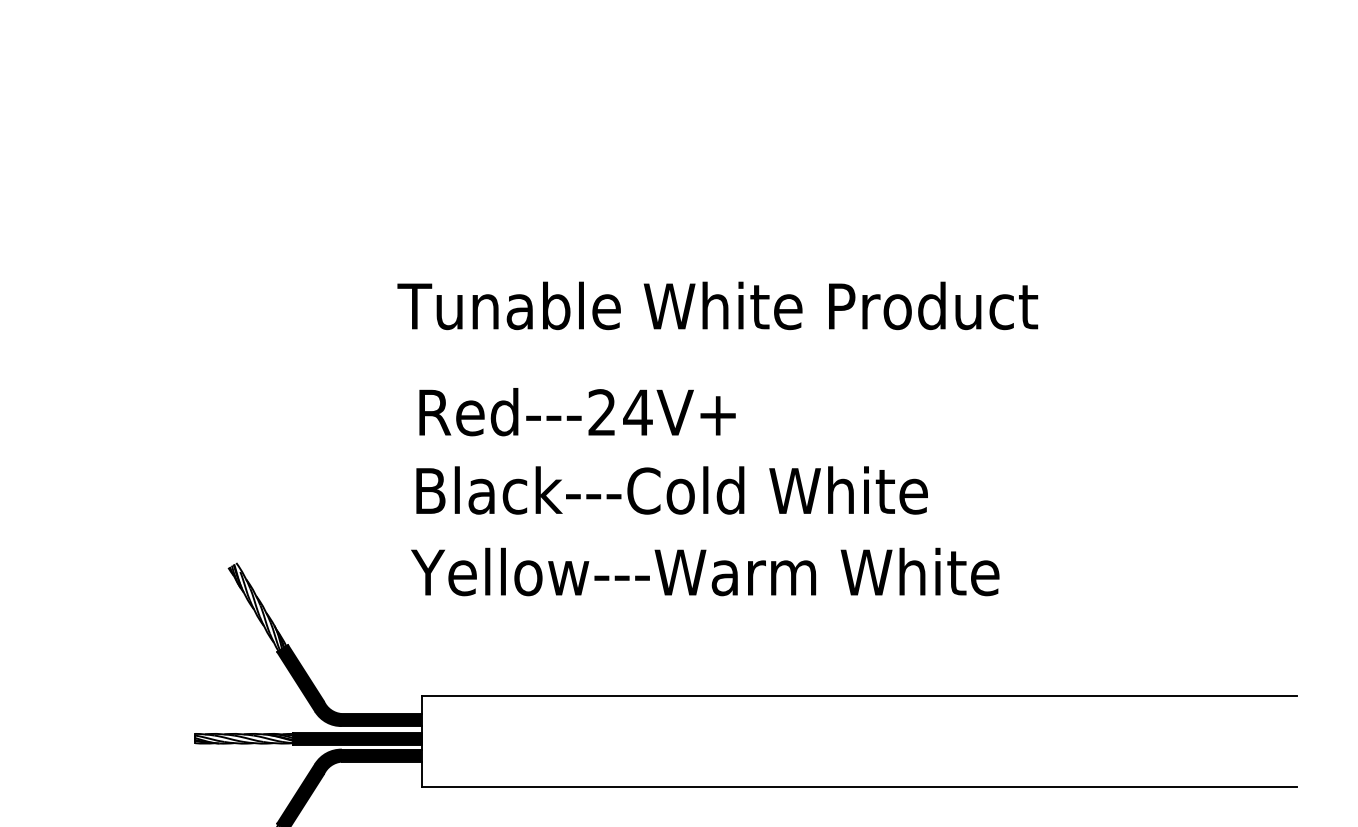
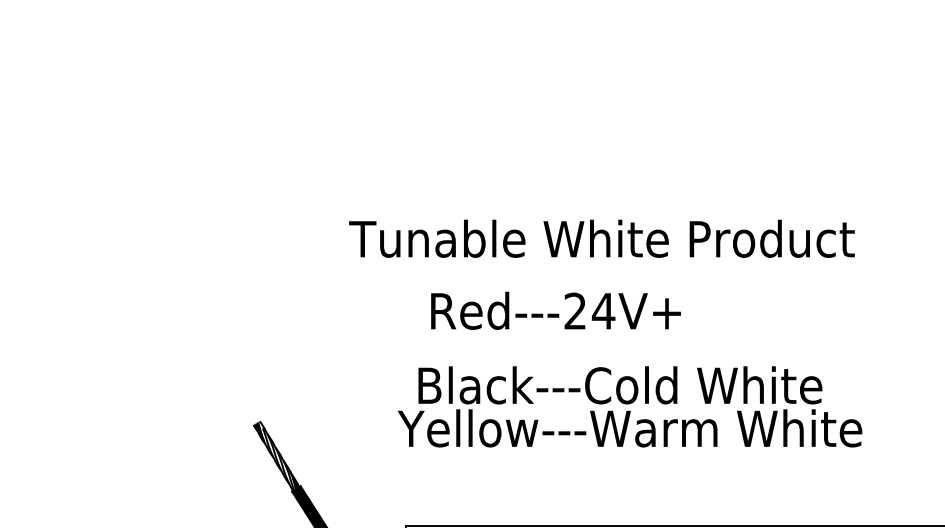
text: (717, 305) -> (601, 238), moved
text: (577, 412) -> (555, 311), moved
text: (671, 490) -> (619, 385), moved

